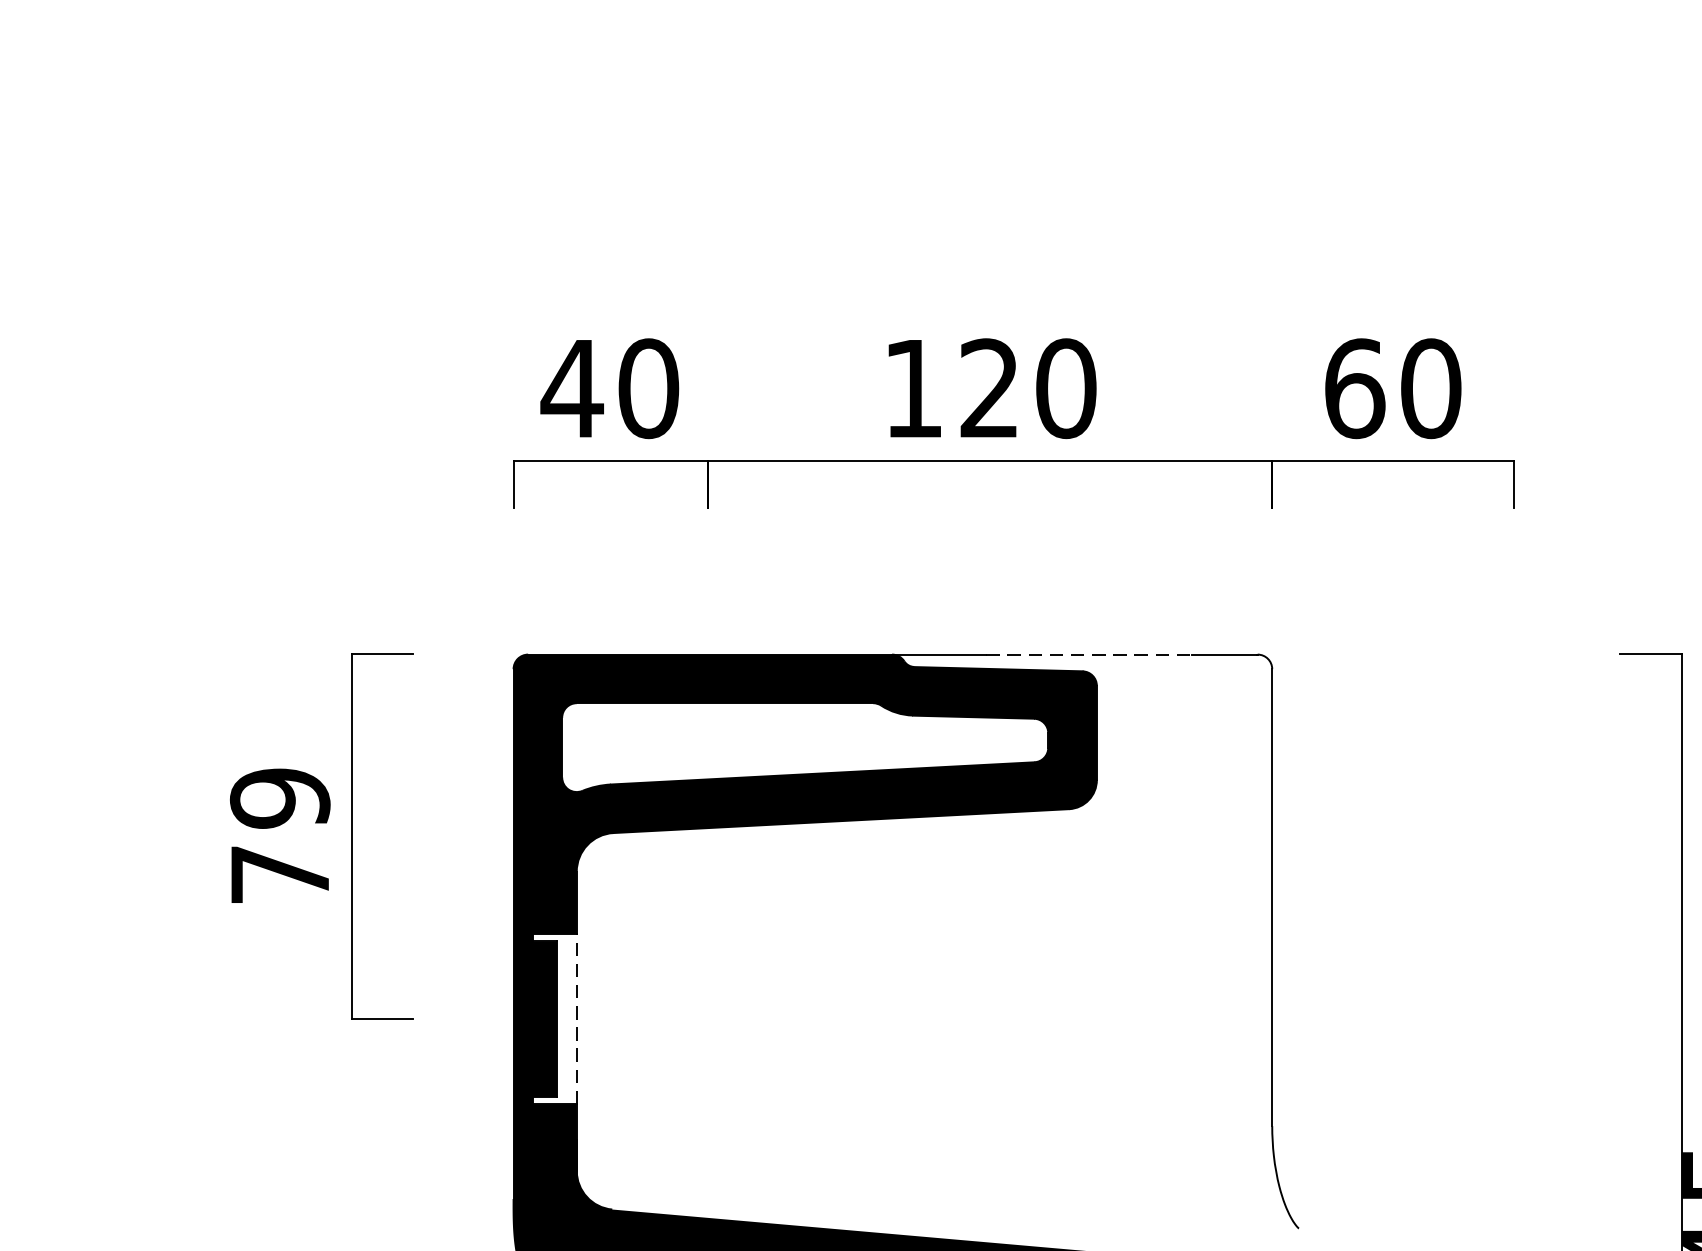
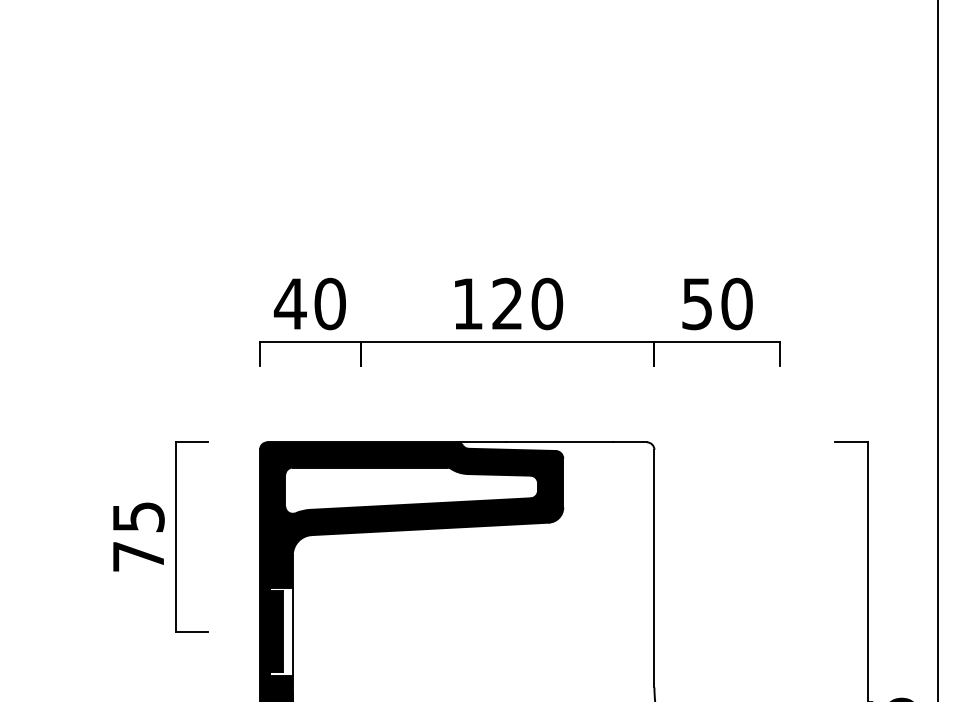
text: (1355, 387) -> (697, 303), 60 -> 50
line: (1089, 654) -> (559, 442), dashed -> solid
text: (279, 797) -> (138, 516), 79 -> 75
line: (576, 1018) -> (292, 631), dashed -> solid

